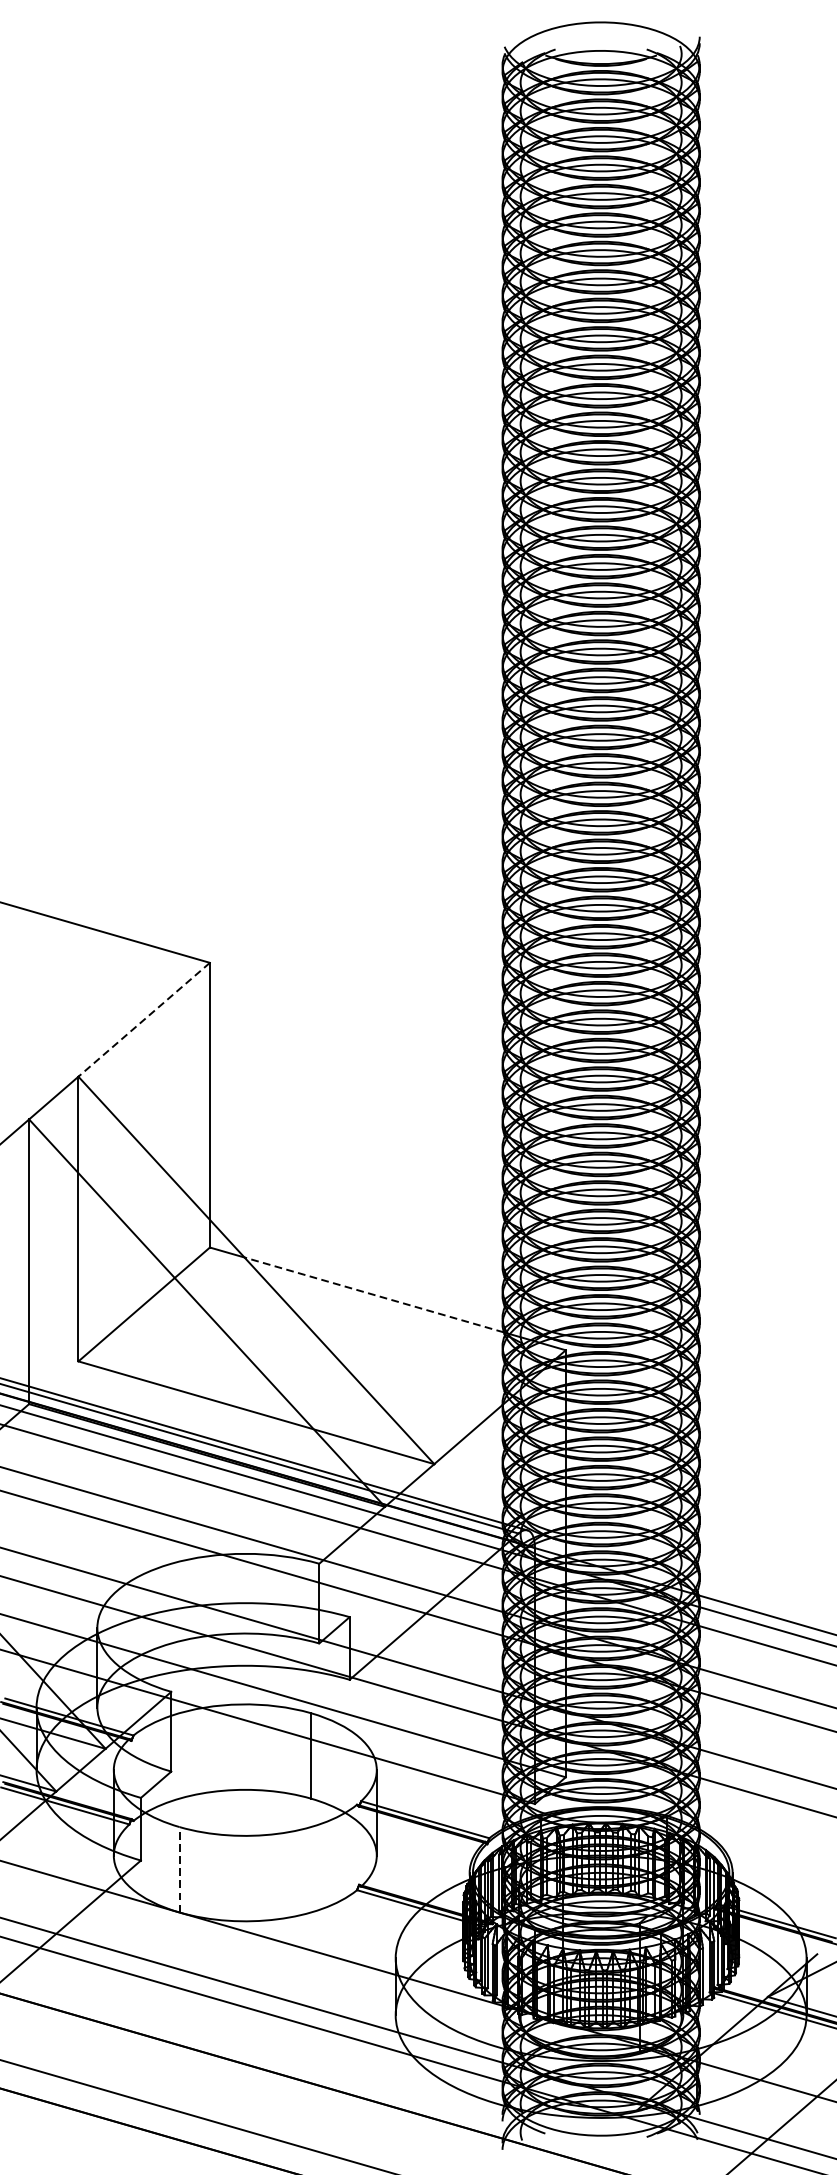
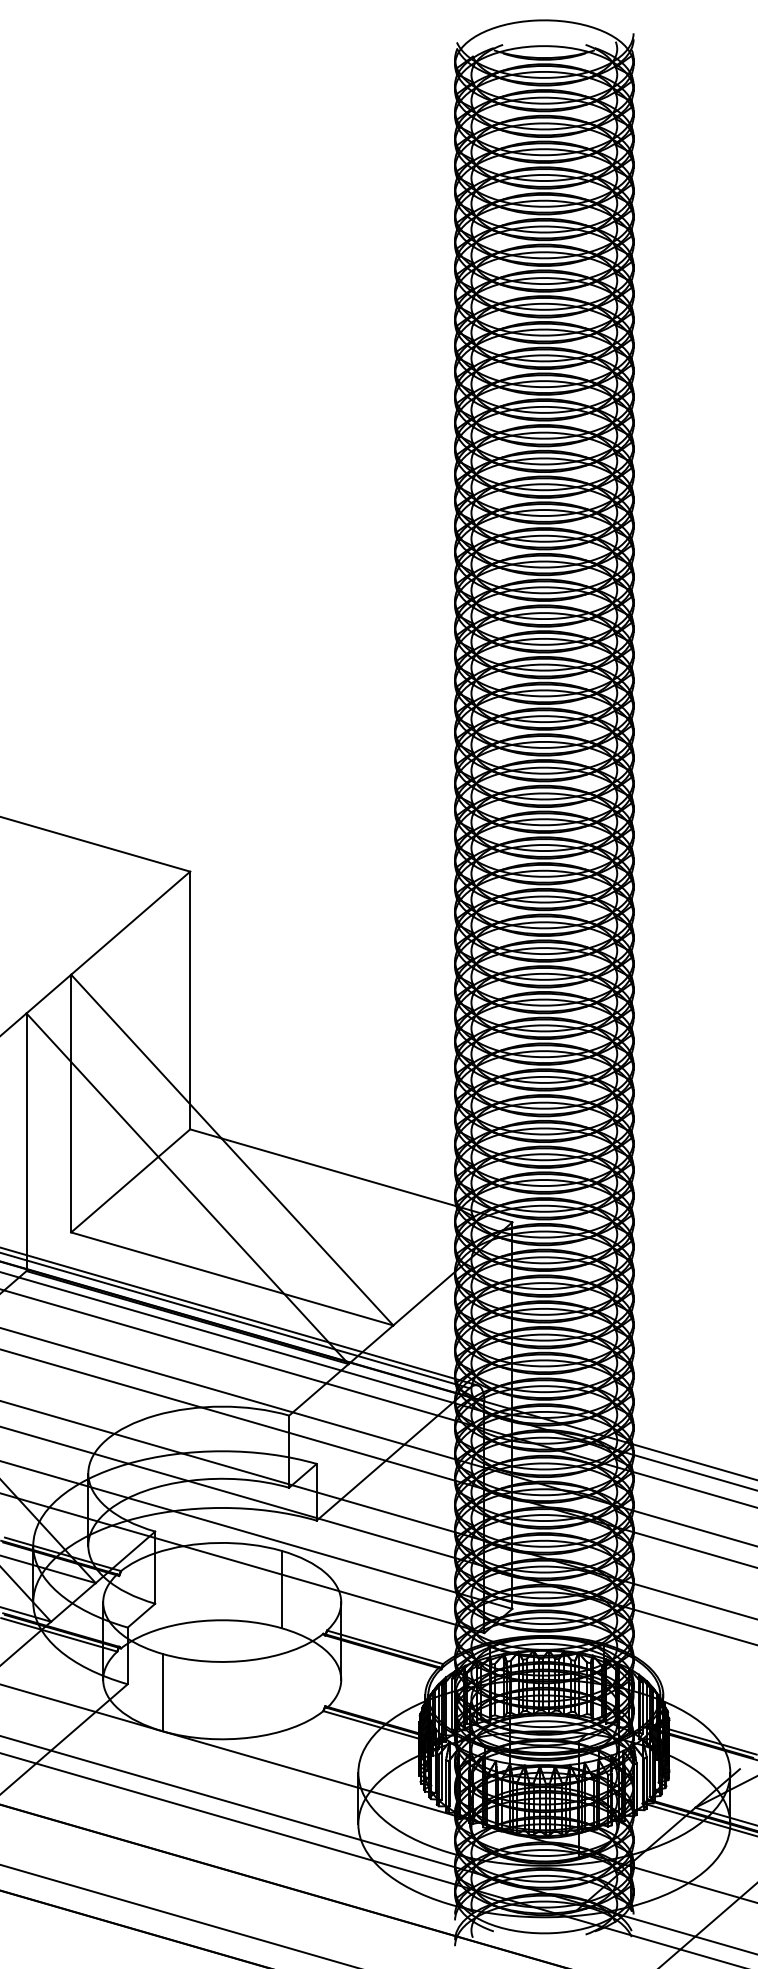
line: (143, 1020) -> (130, 923), dashed -> solid
line: (373, 1295) -> (338, 1172), dashed -> solid
line: (179, 1869) -> (162, 1692), dashed -> solid

